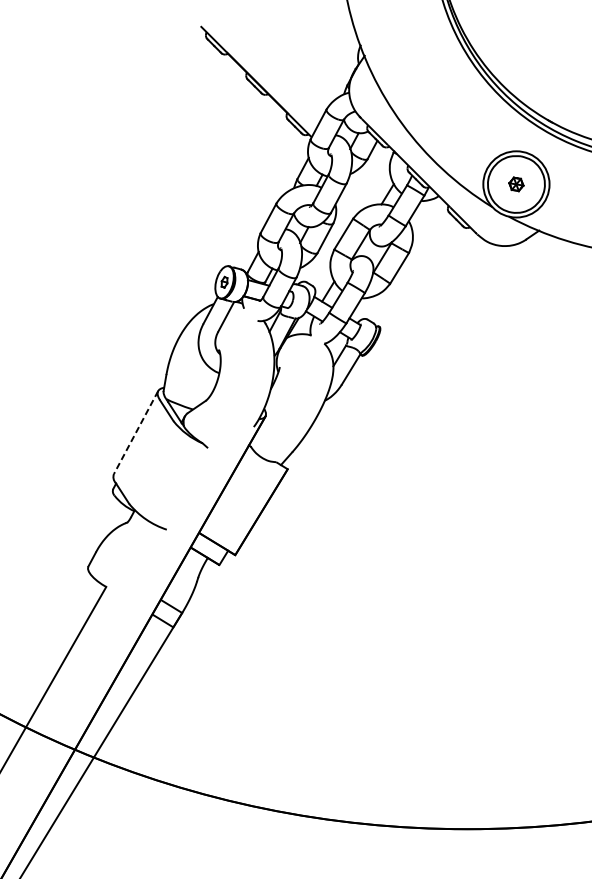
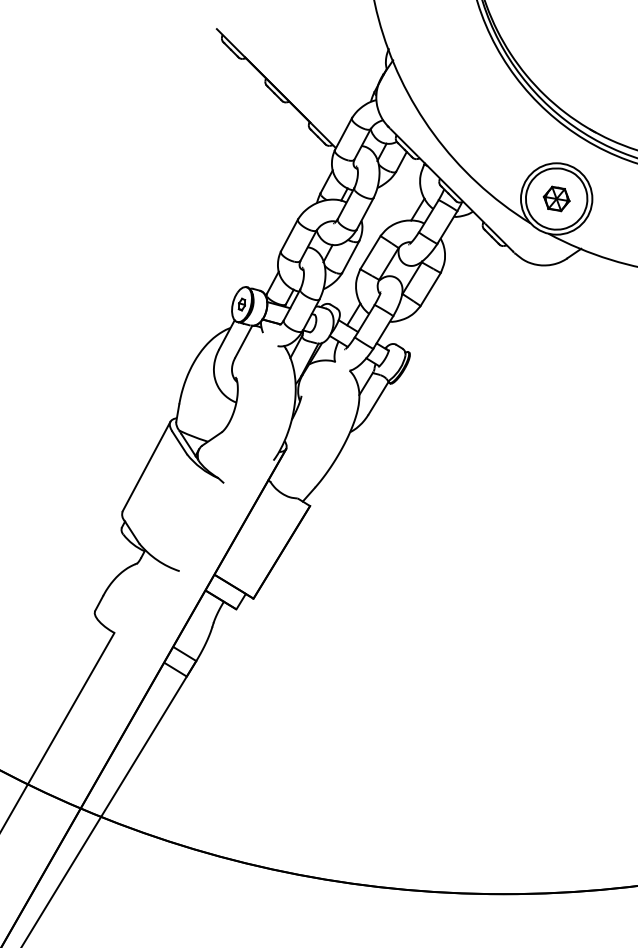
part: (516, 183) -> (556, 198), size x1.67
line: (136, 432) -> (146, 466), dashed -> solid

